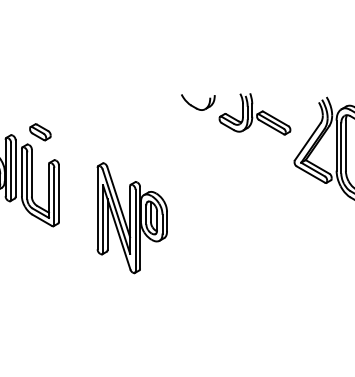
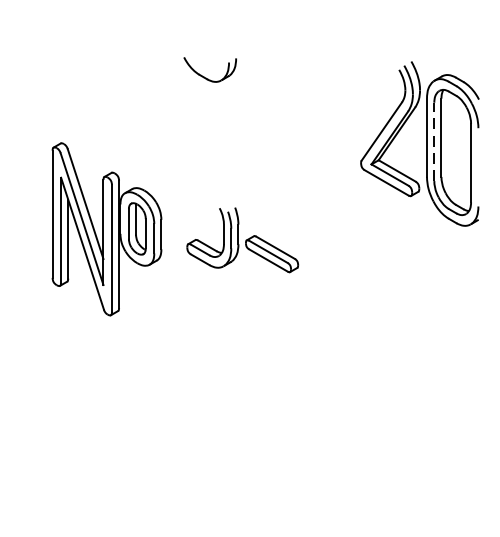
part: (254, 114) -> (241, 240), moved
line: (341, 148) -> (434, 142), solid -> dashed
part: (131, 218) -> (105, 229), moved

